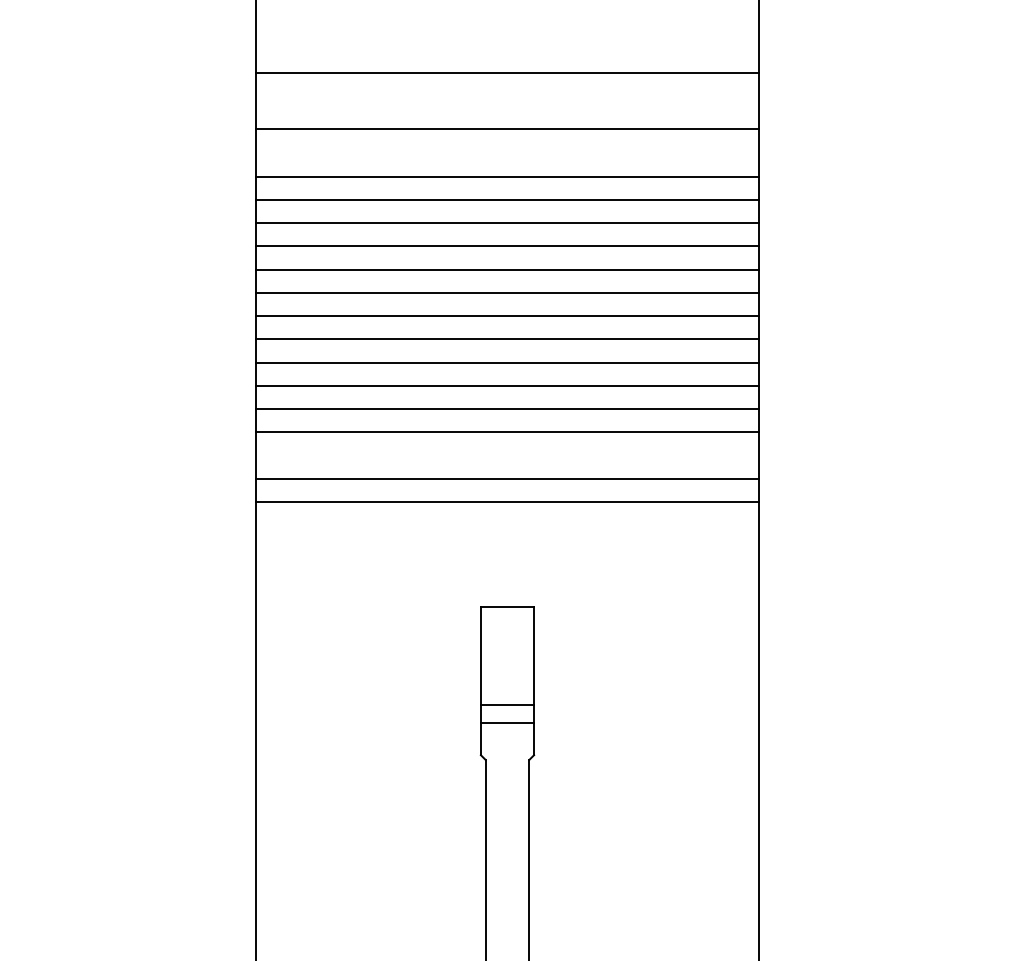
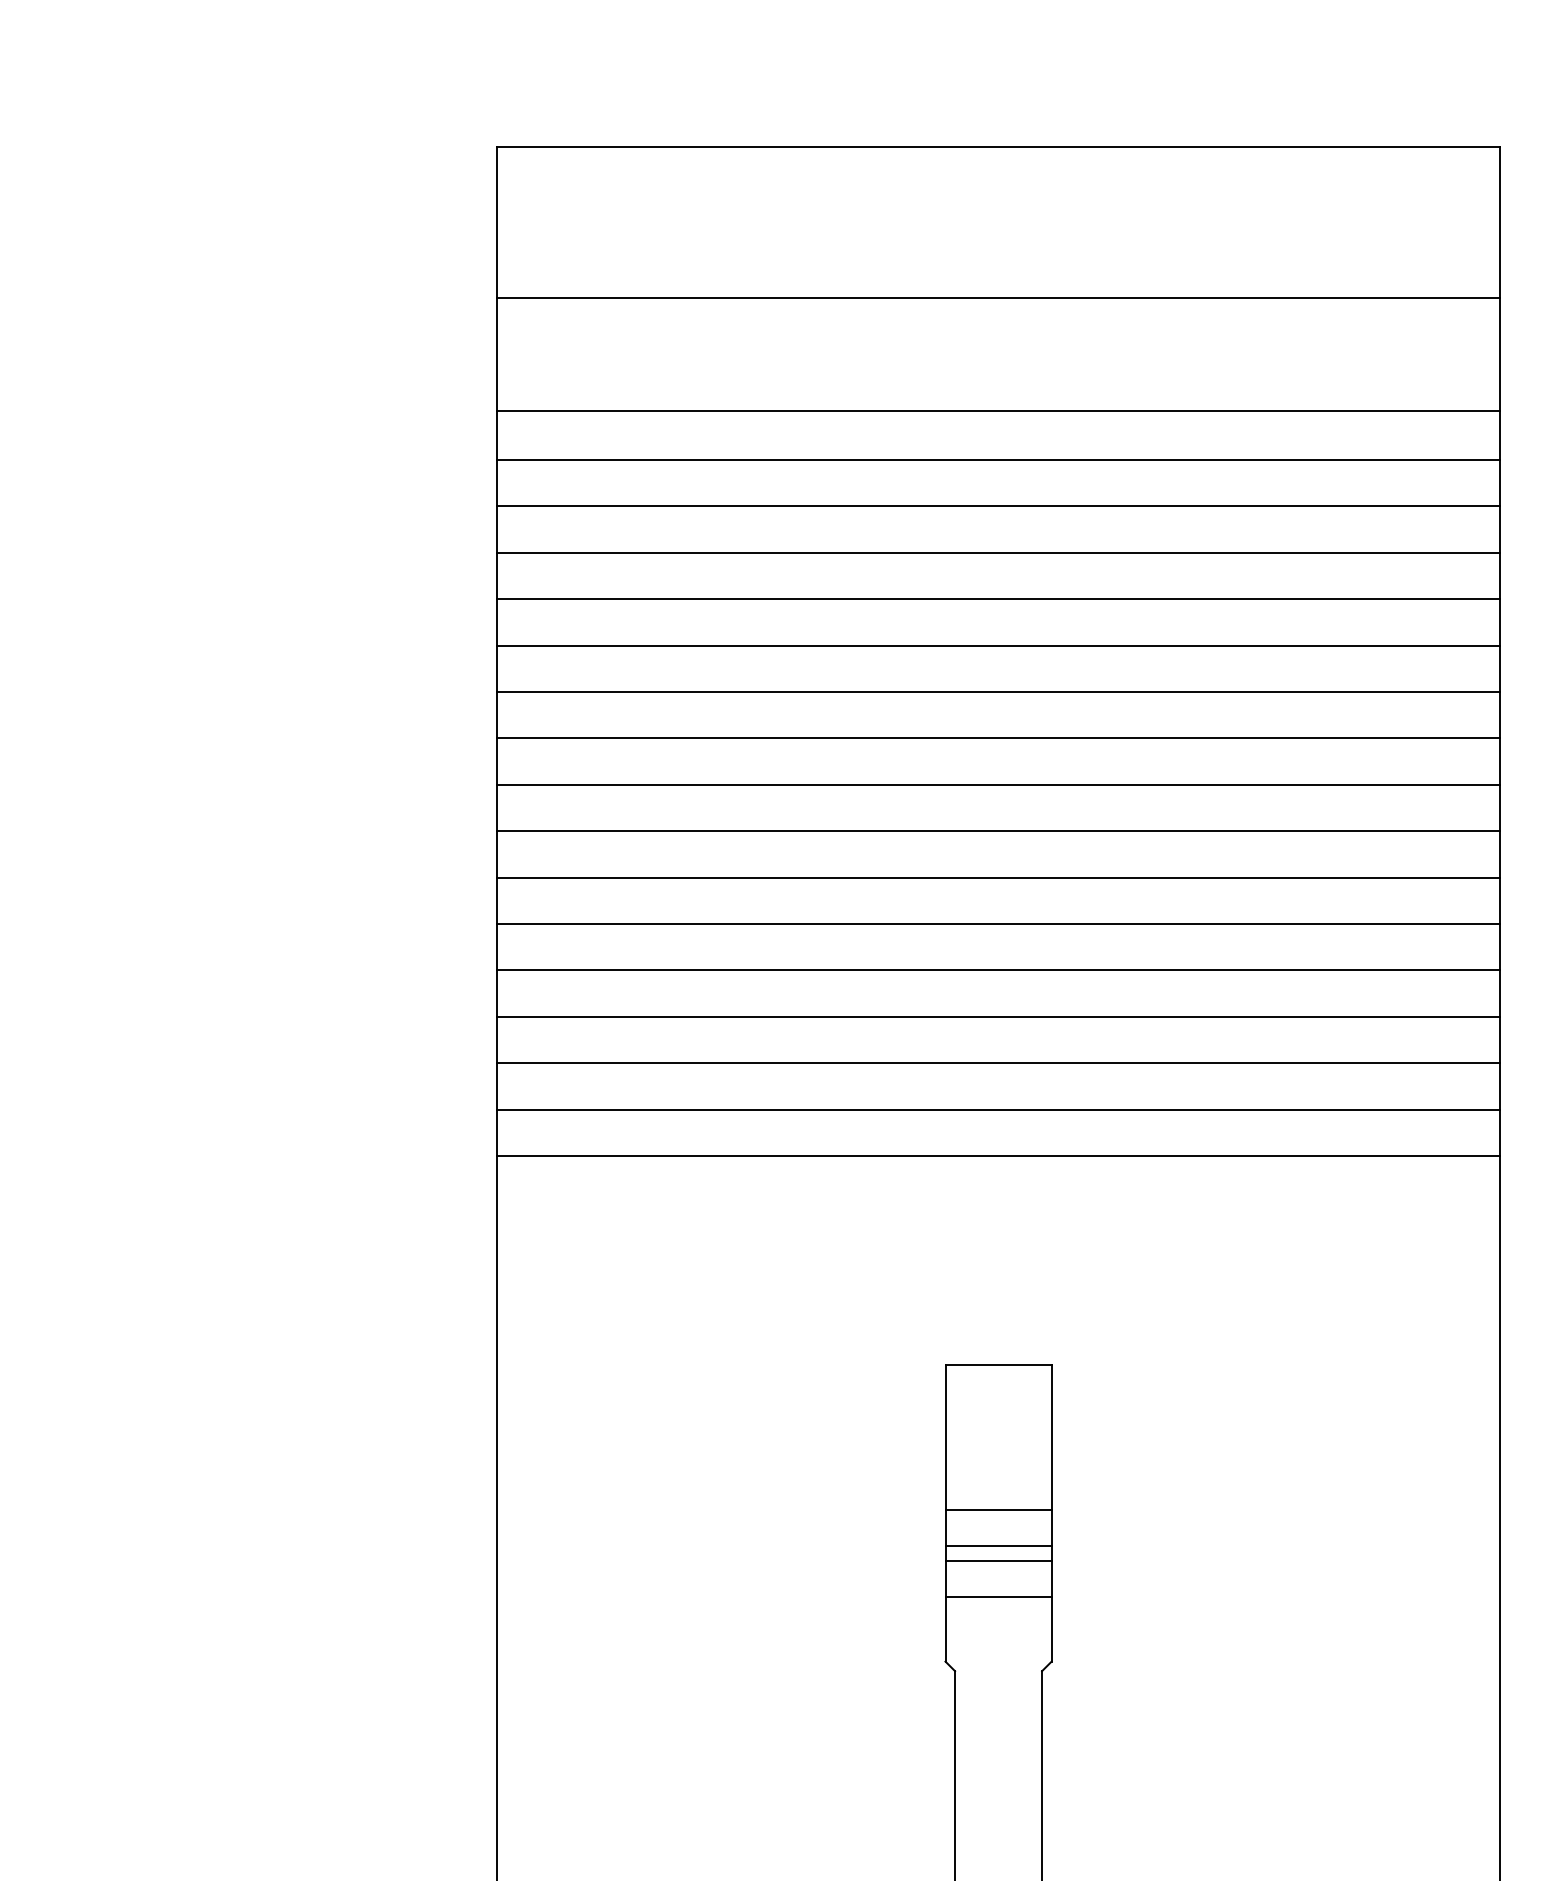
line: (507, 153) -> (998, 459), added
line: (507, 455) -> (998, 1063), added
line: (507, 679) -> (998, 1510), added
line: (507, 697) -> (998, 1546), added

